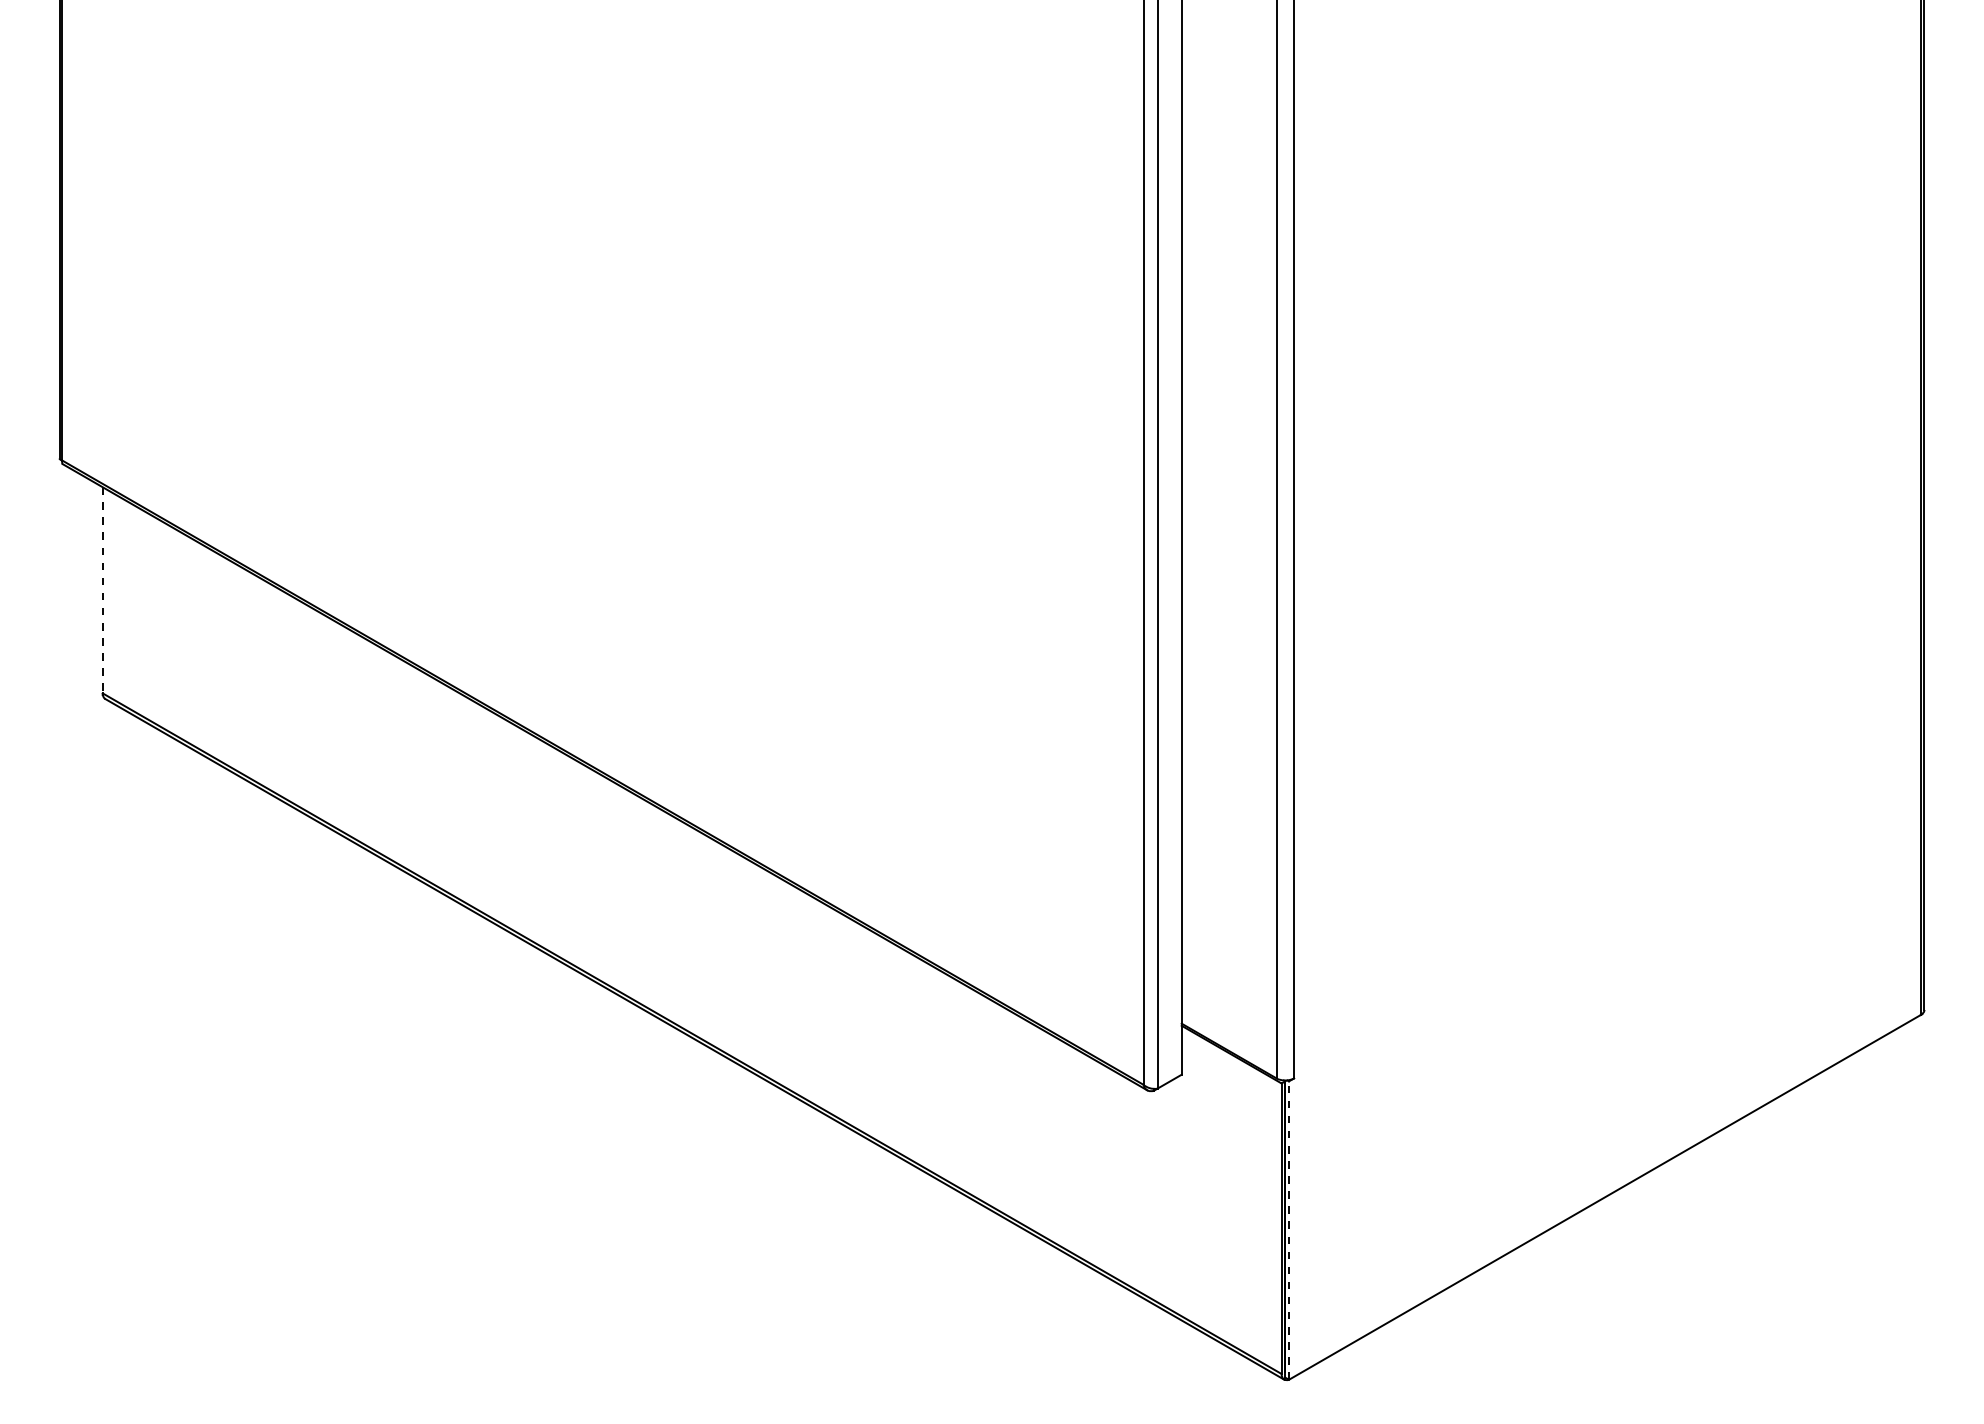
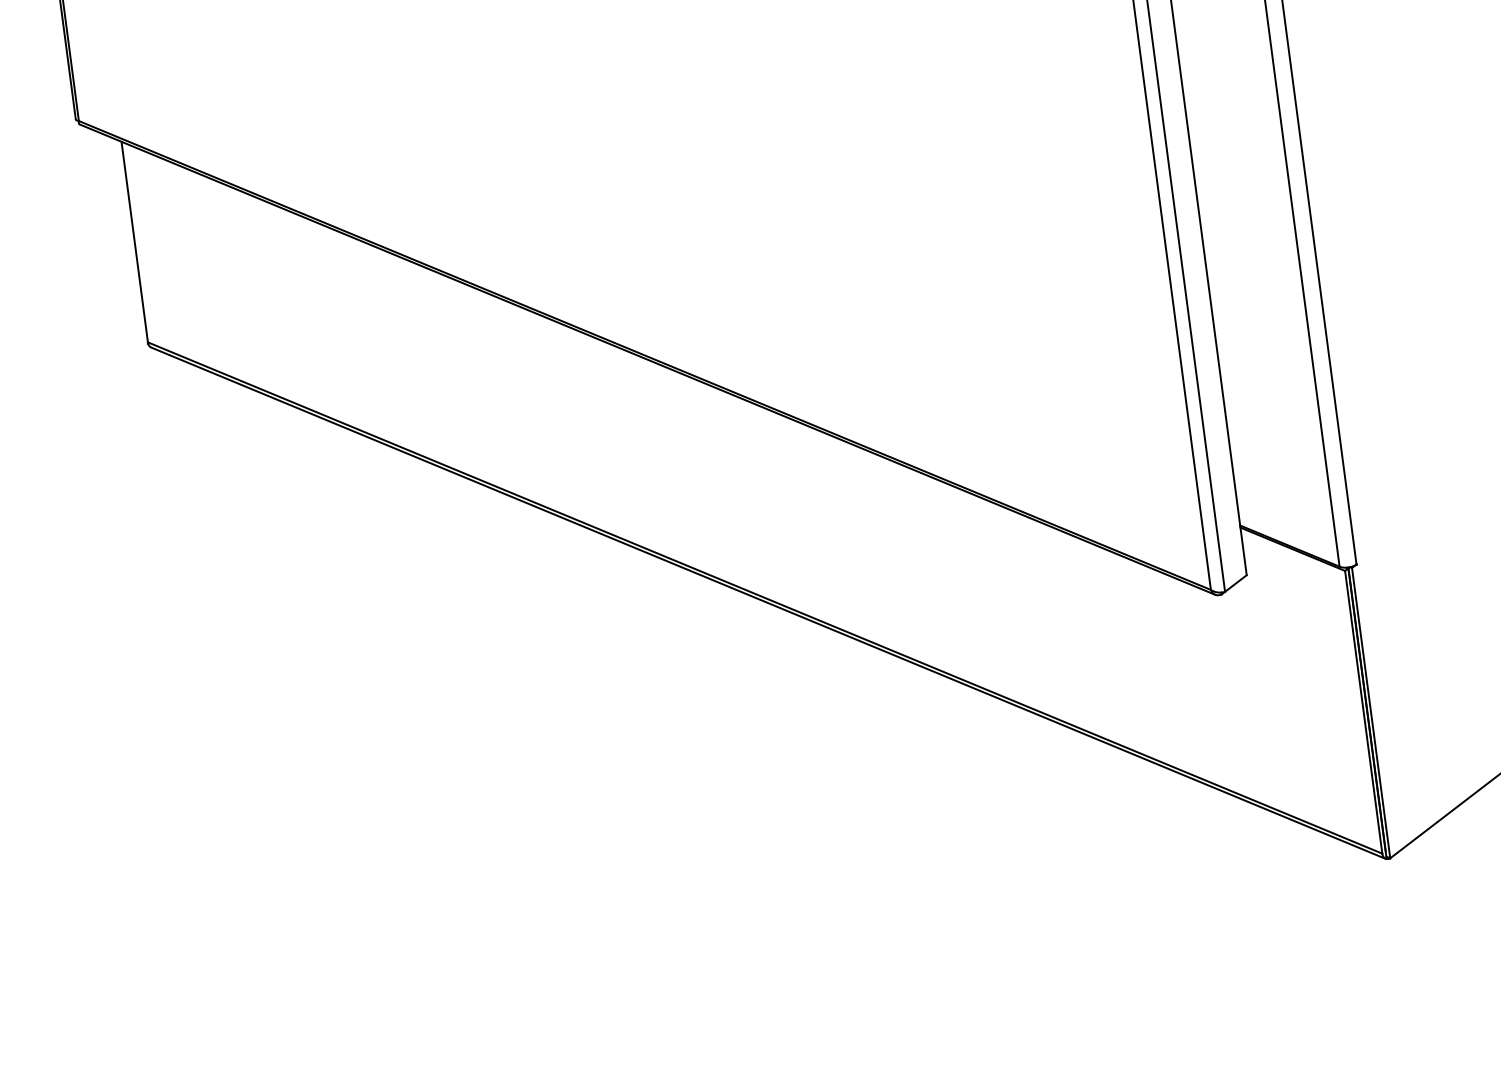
line: (102, 590) -> (134, 242), dashed -> solid
line: (1289, 1230) -> (1371, 713), dashed -> solid

